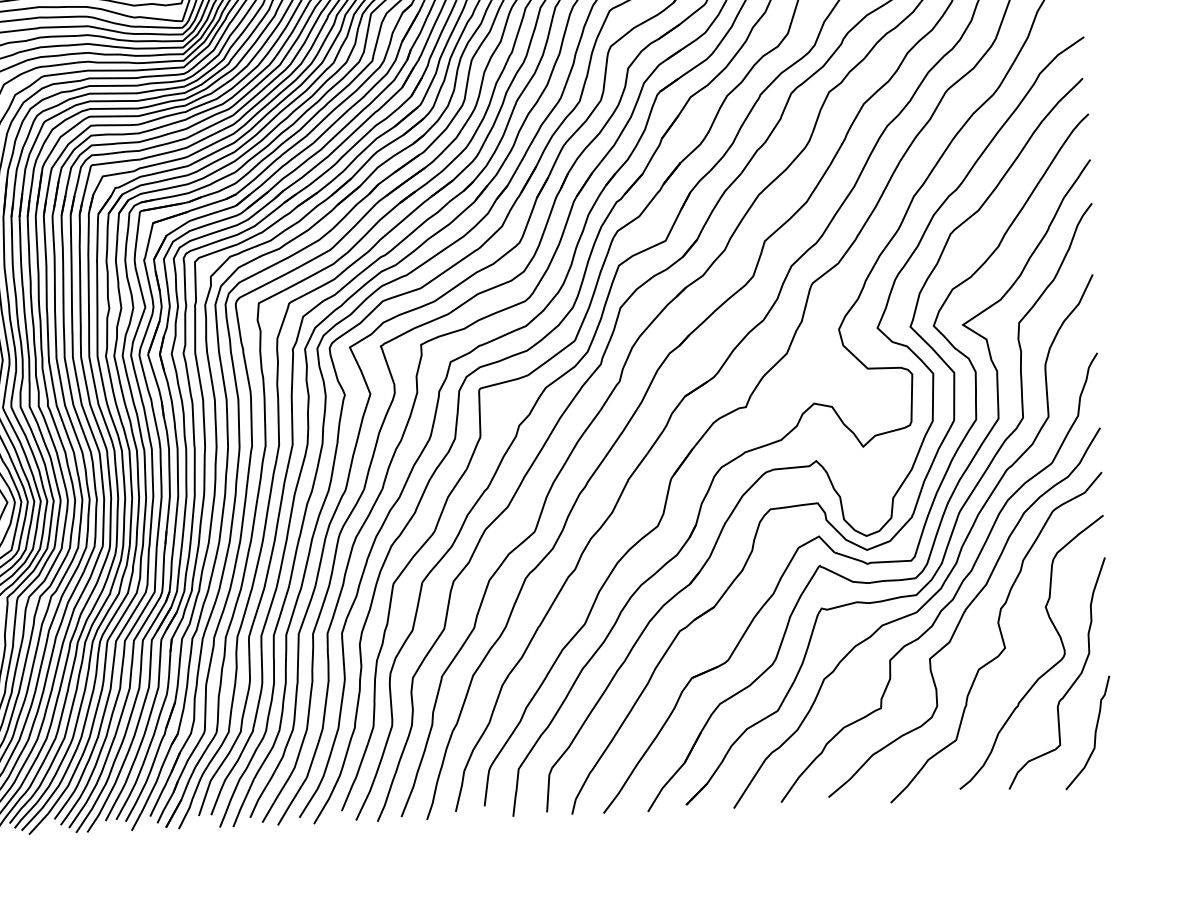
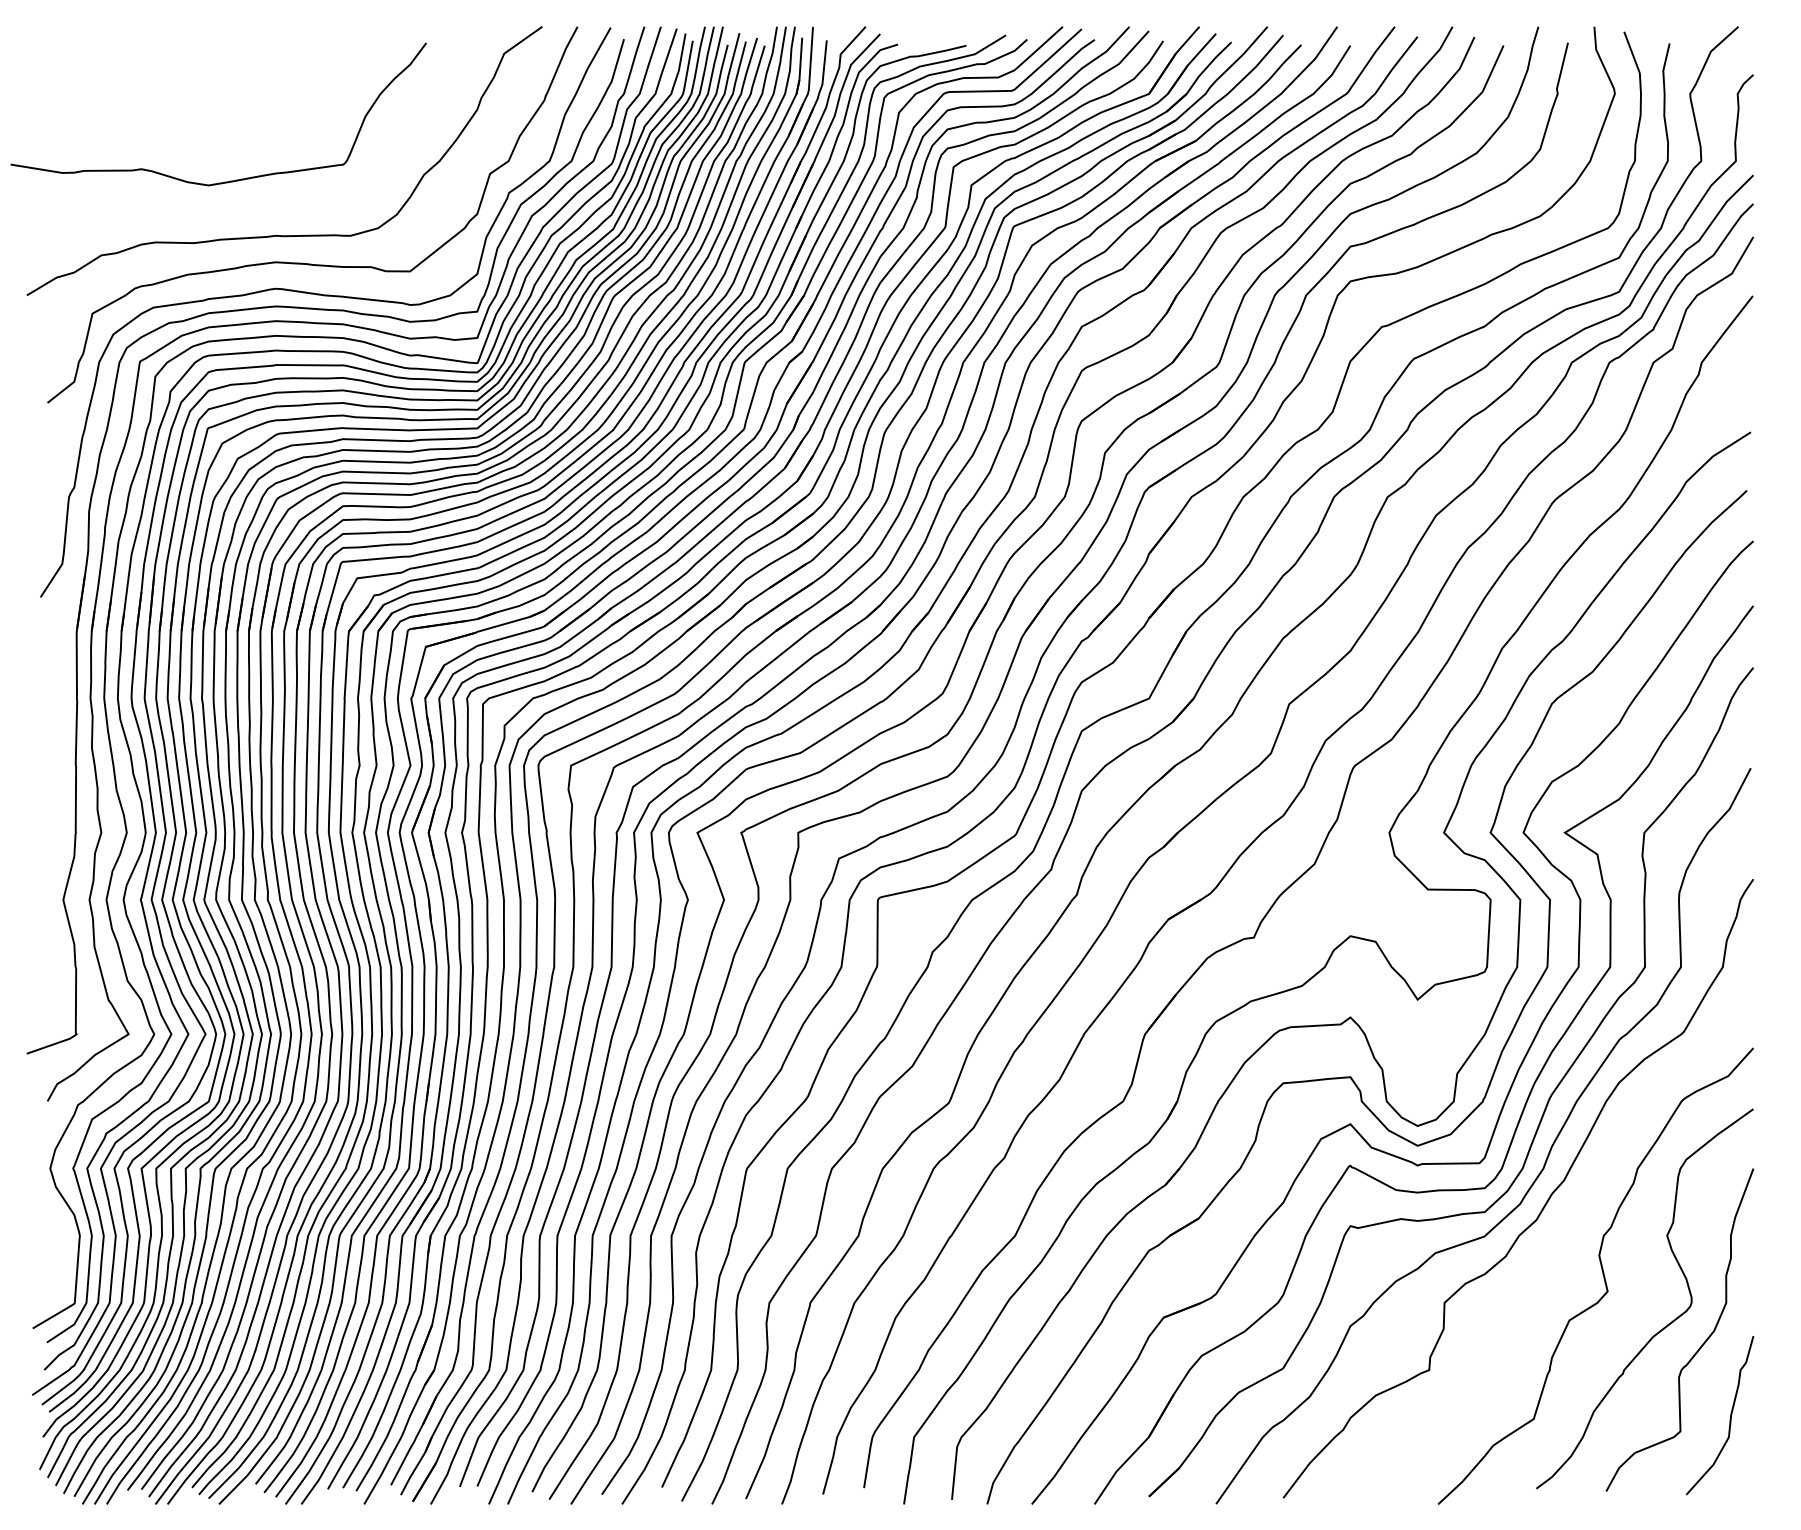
curve: (964, 612) -> (1551, 1239), removed

